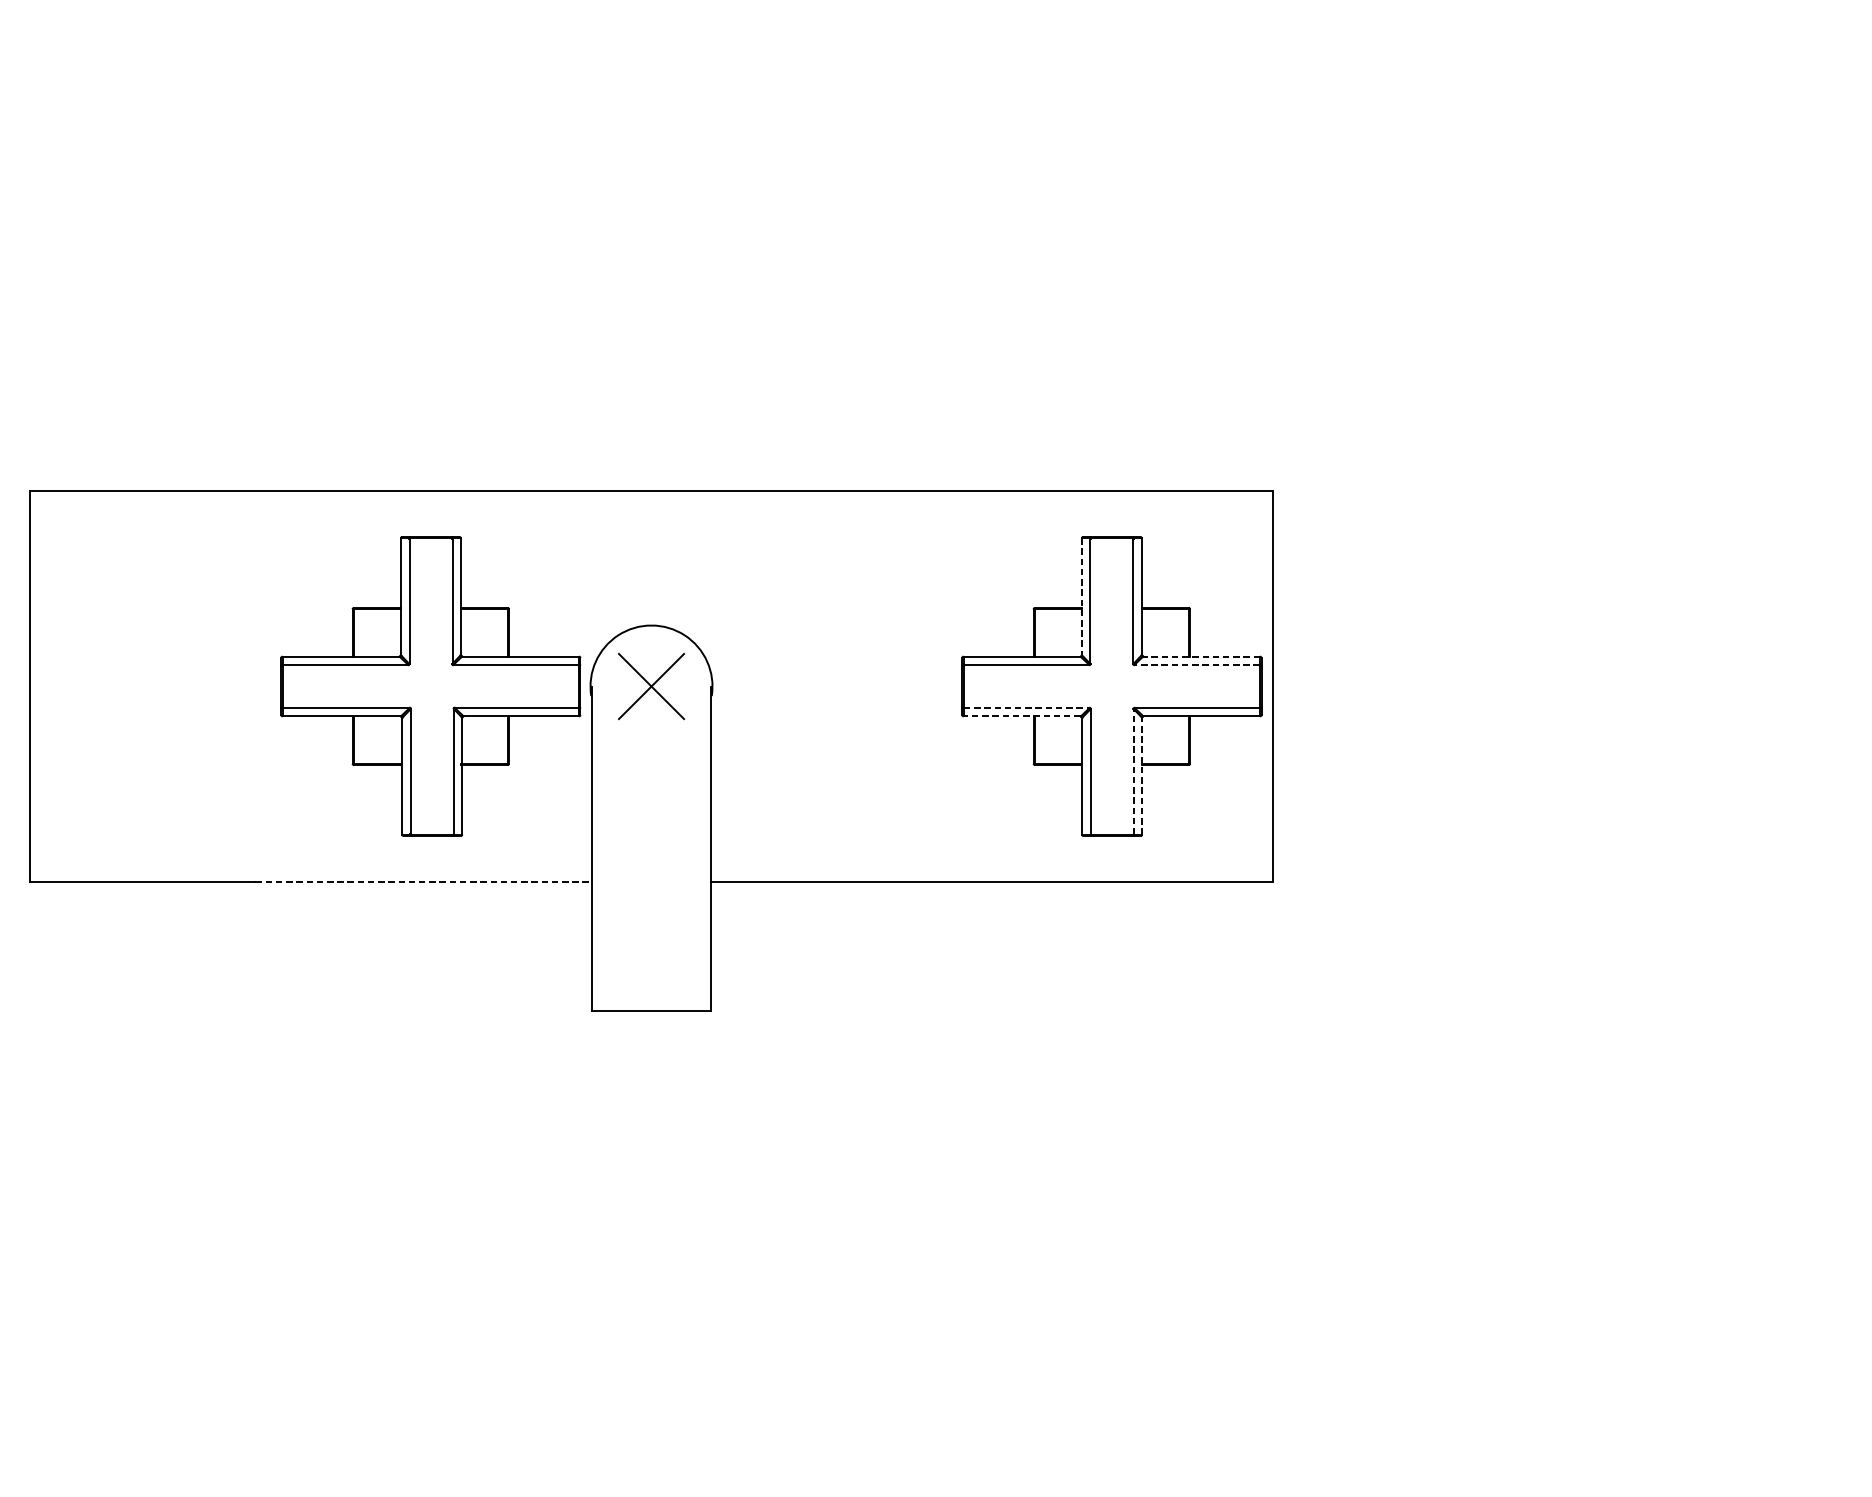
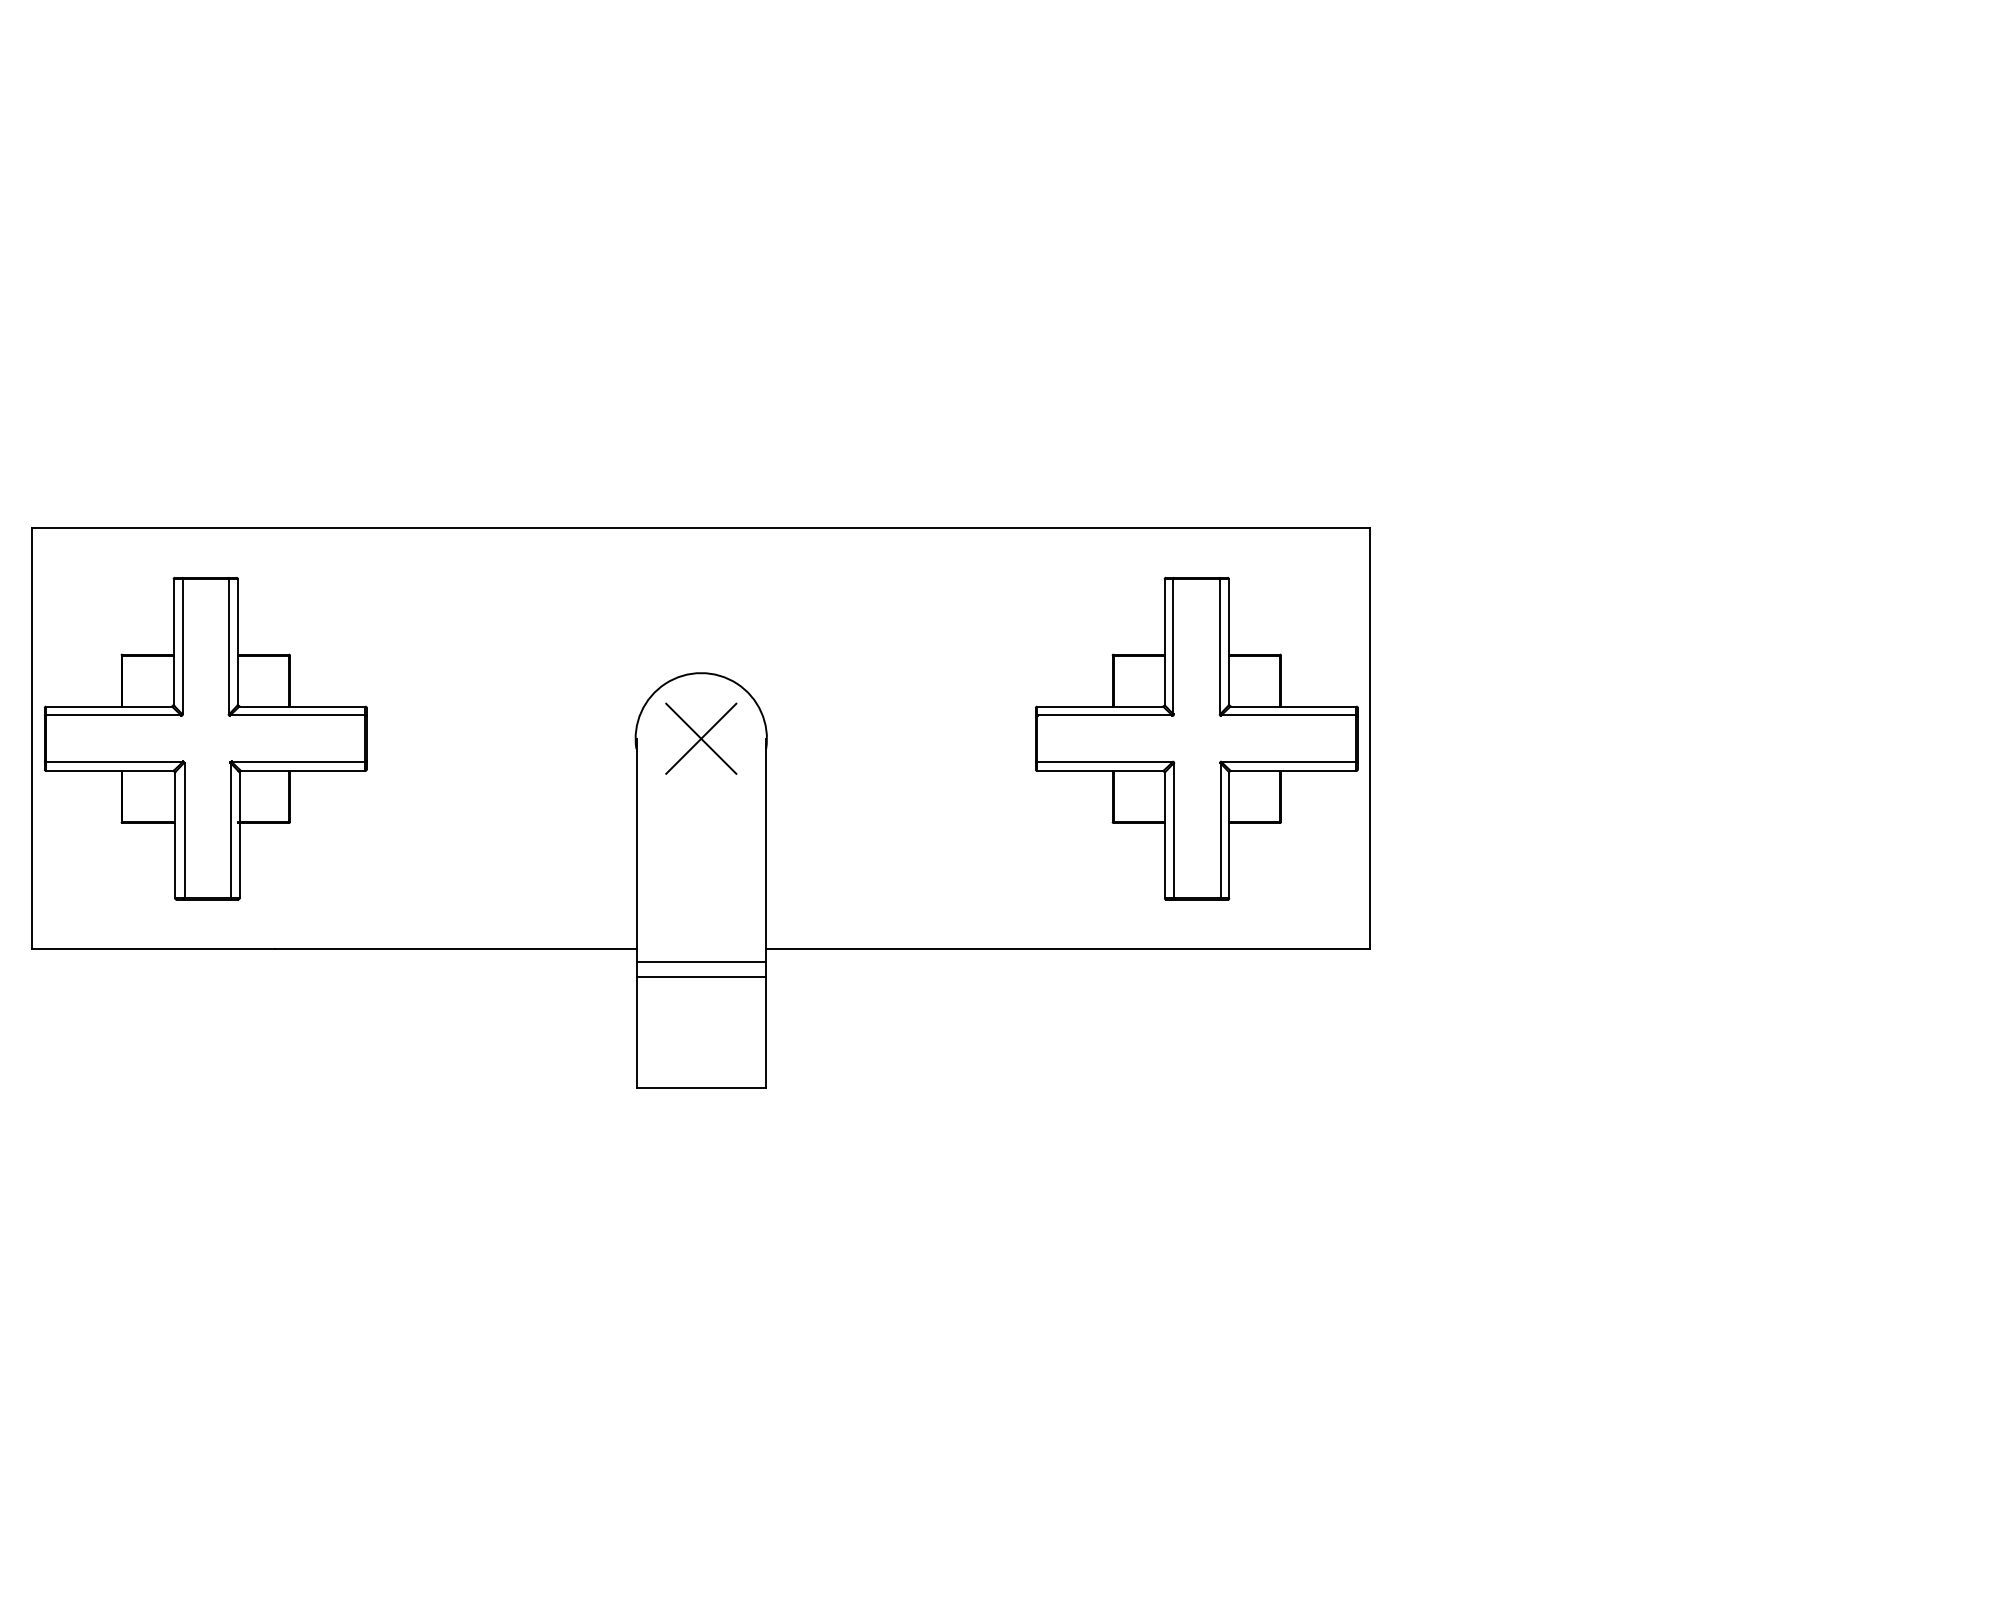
line: (1081, 597) -> (1164, 642), dashed -> solid
line: (1201, 656) -> (1293, 706), dashed -> solid
line: (1197, 664) -> (1288, 715), dashed -> solid
part: (430, 686) -> (205, 738), moved
line: (1027, 707) -> (1105, 761), dashed -> solid
line: (1022, 715) -> (1100, 770), dashed -> solid
line: (1133, 771) -> (1220, 830), dashed -> solid
line: (1142, 776) -> (1229, 835), dashed -> solid
line: (423, 882) -> (455, 949), dashed -> solid
line: (650, 893) -> (700, 961), added
line: (650, 907) -> (700, 976), added

